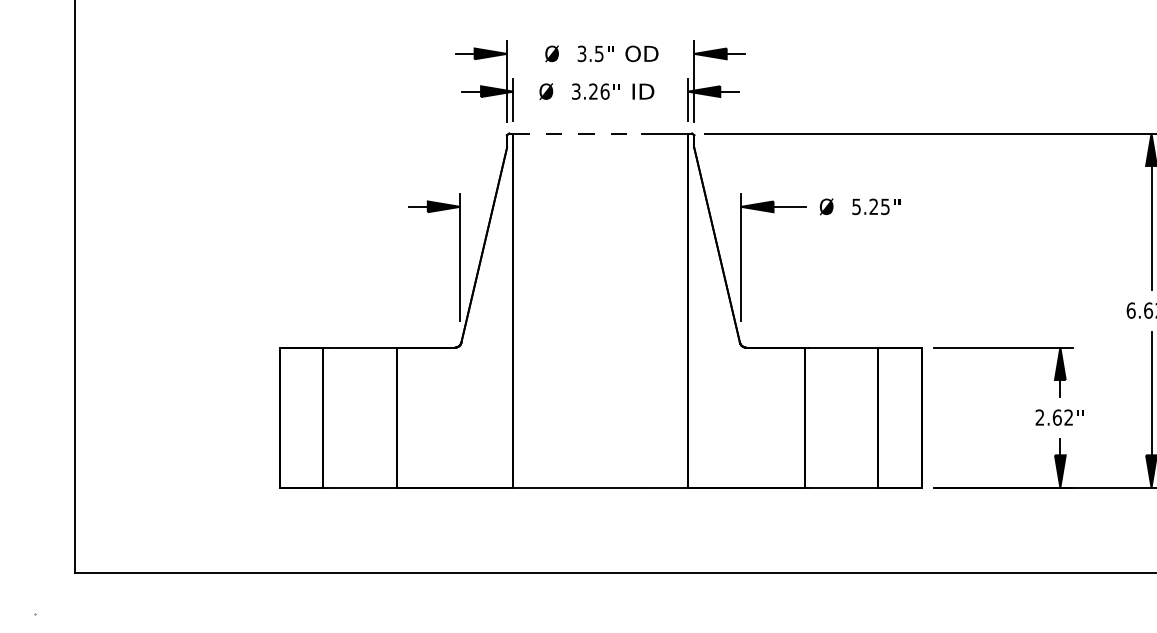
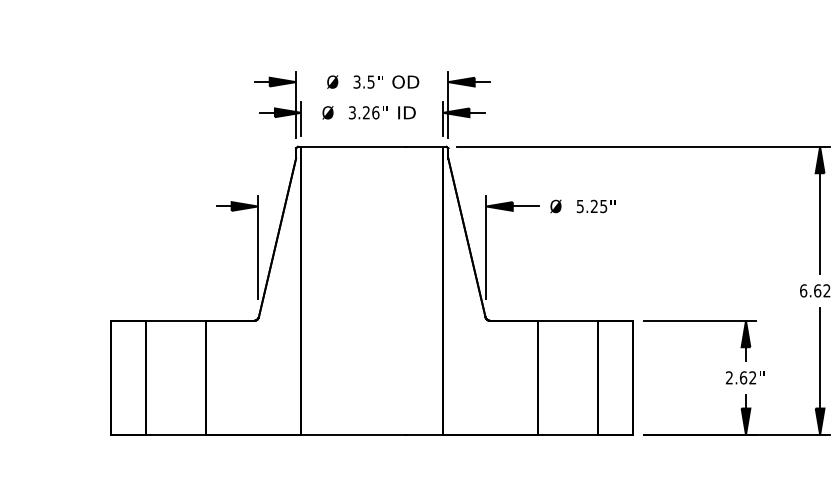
line: (577, 133) -> (353, 146), dashed -> solid

